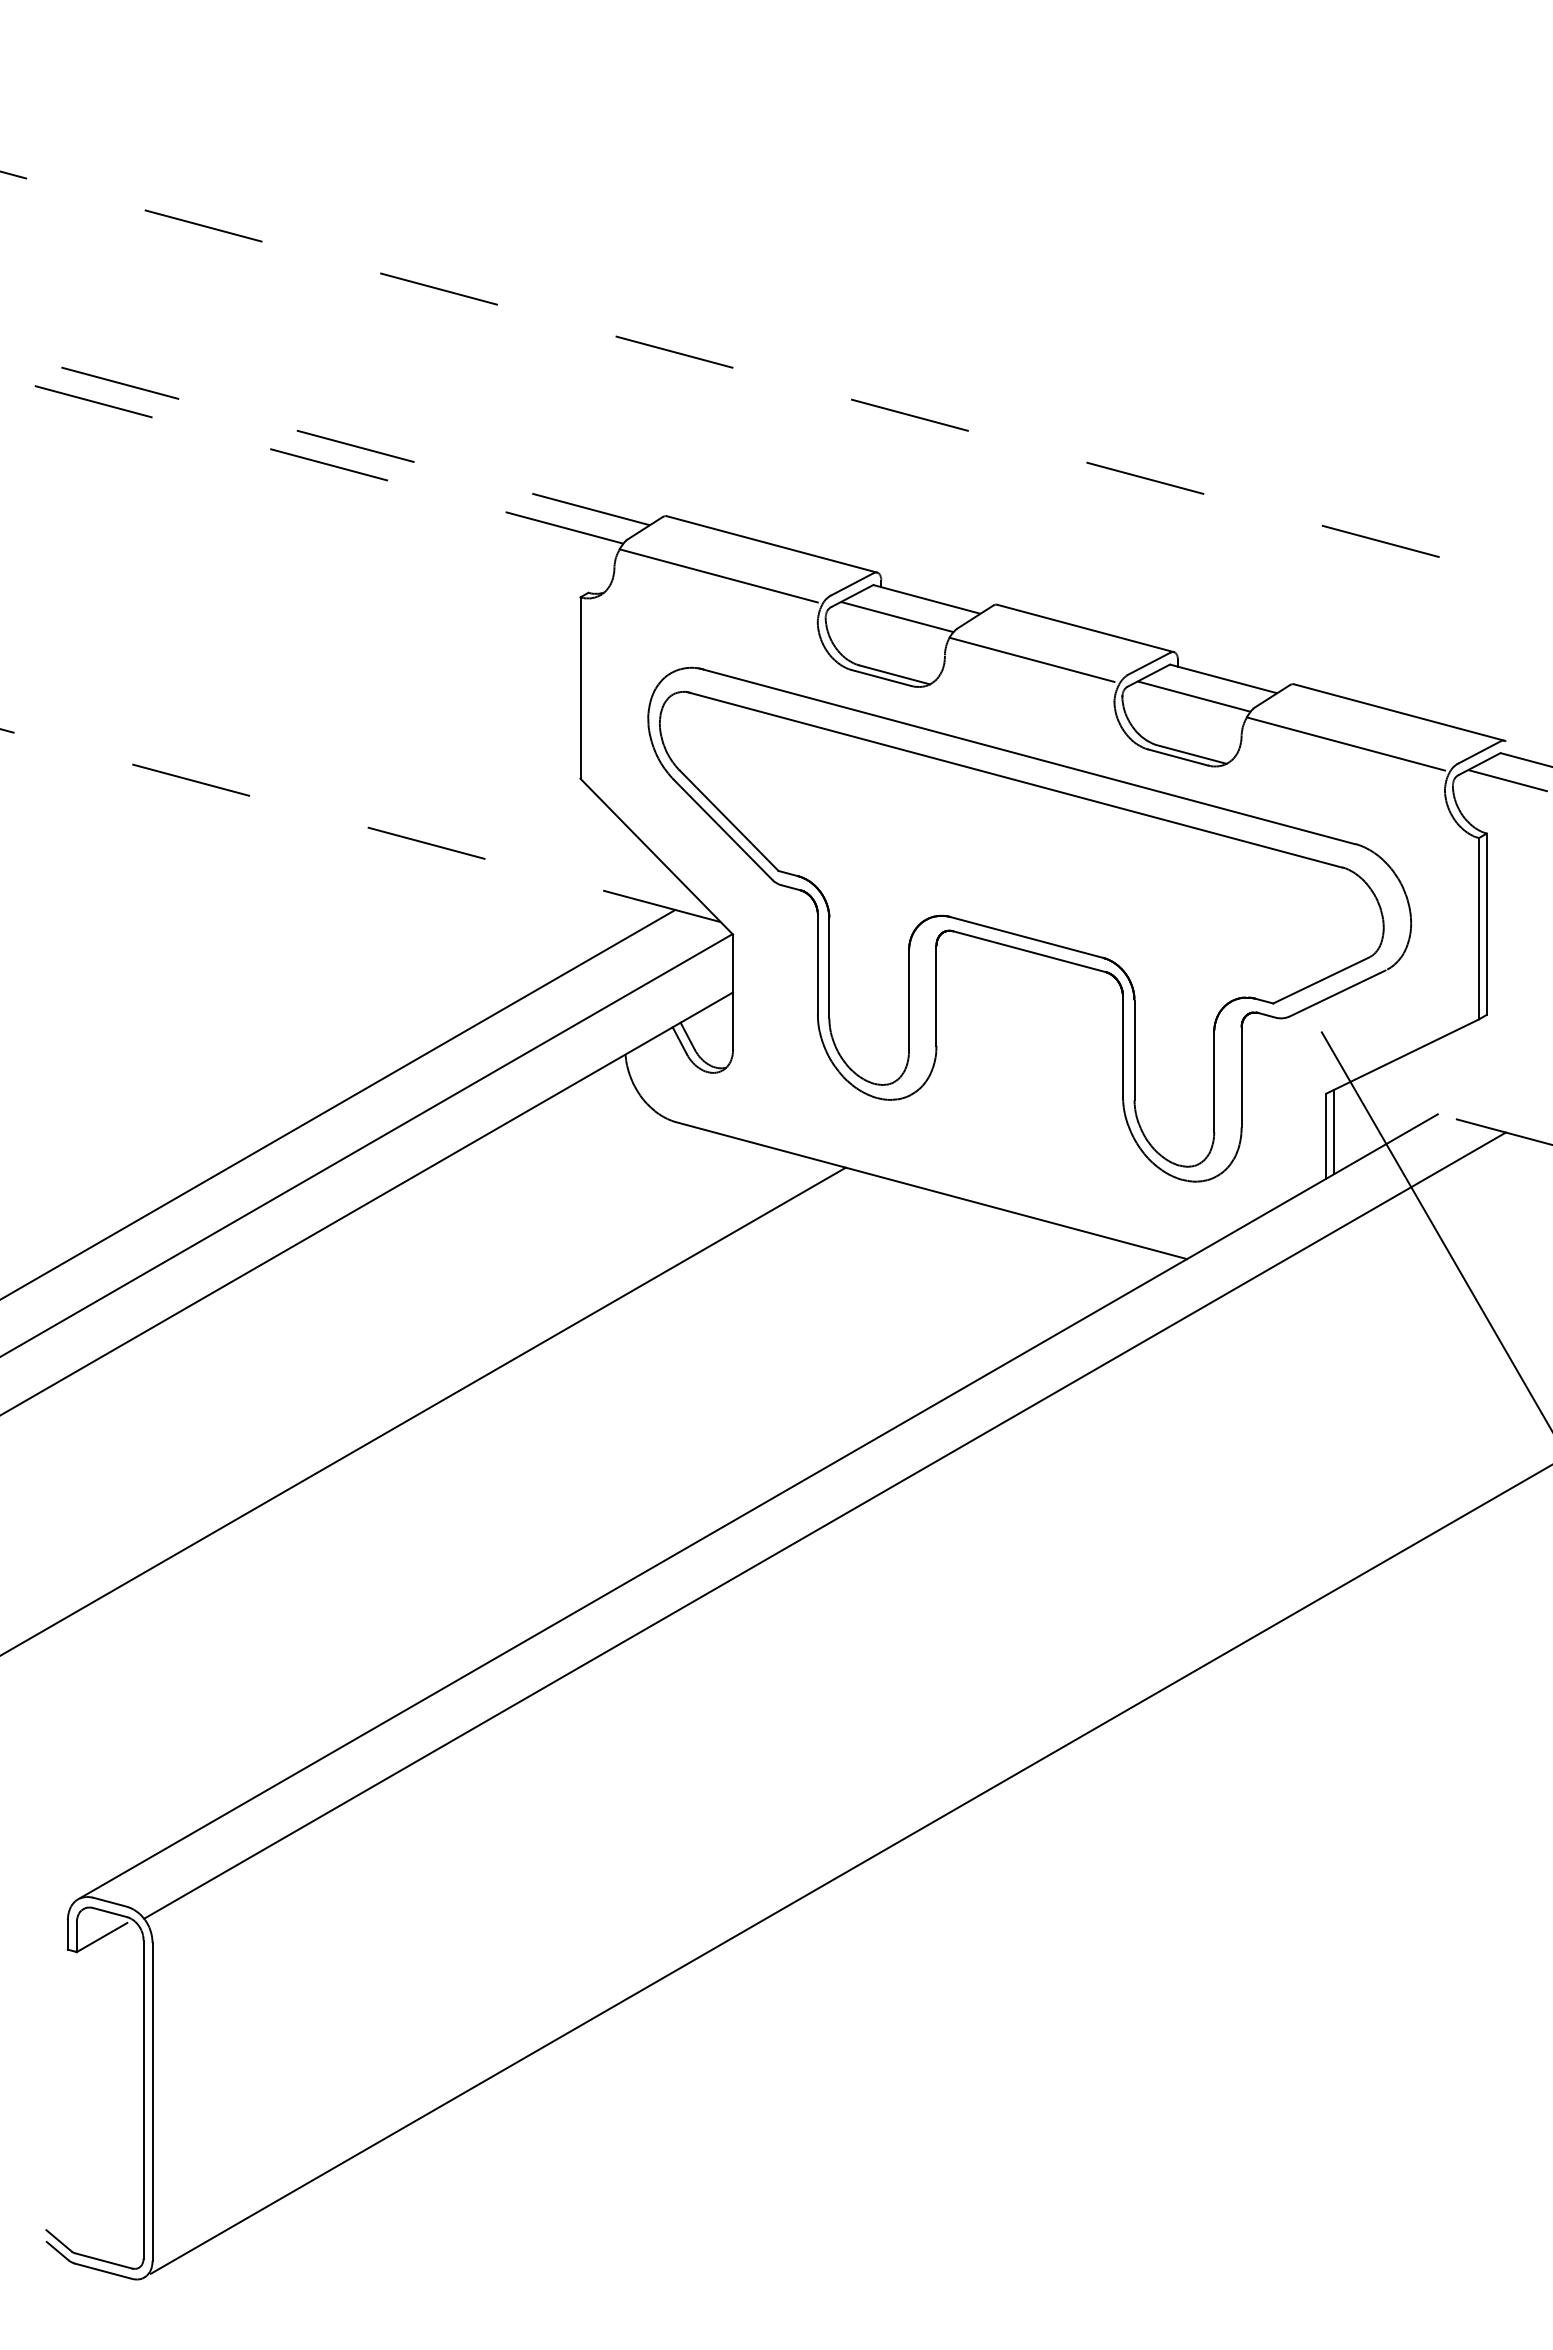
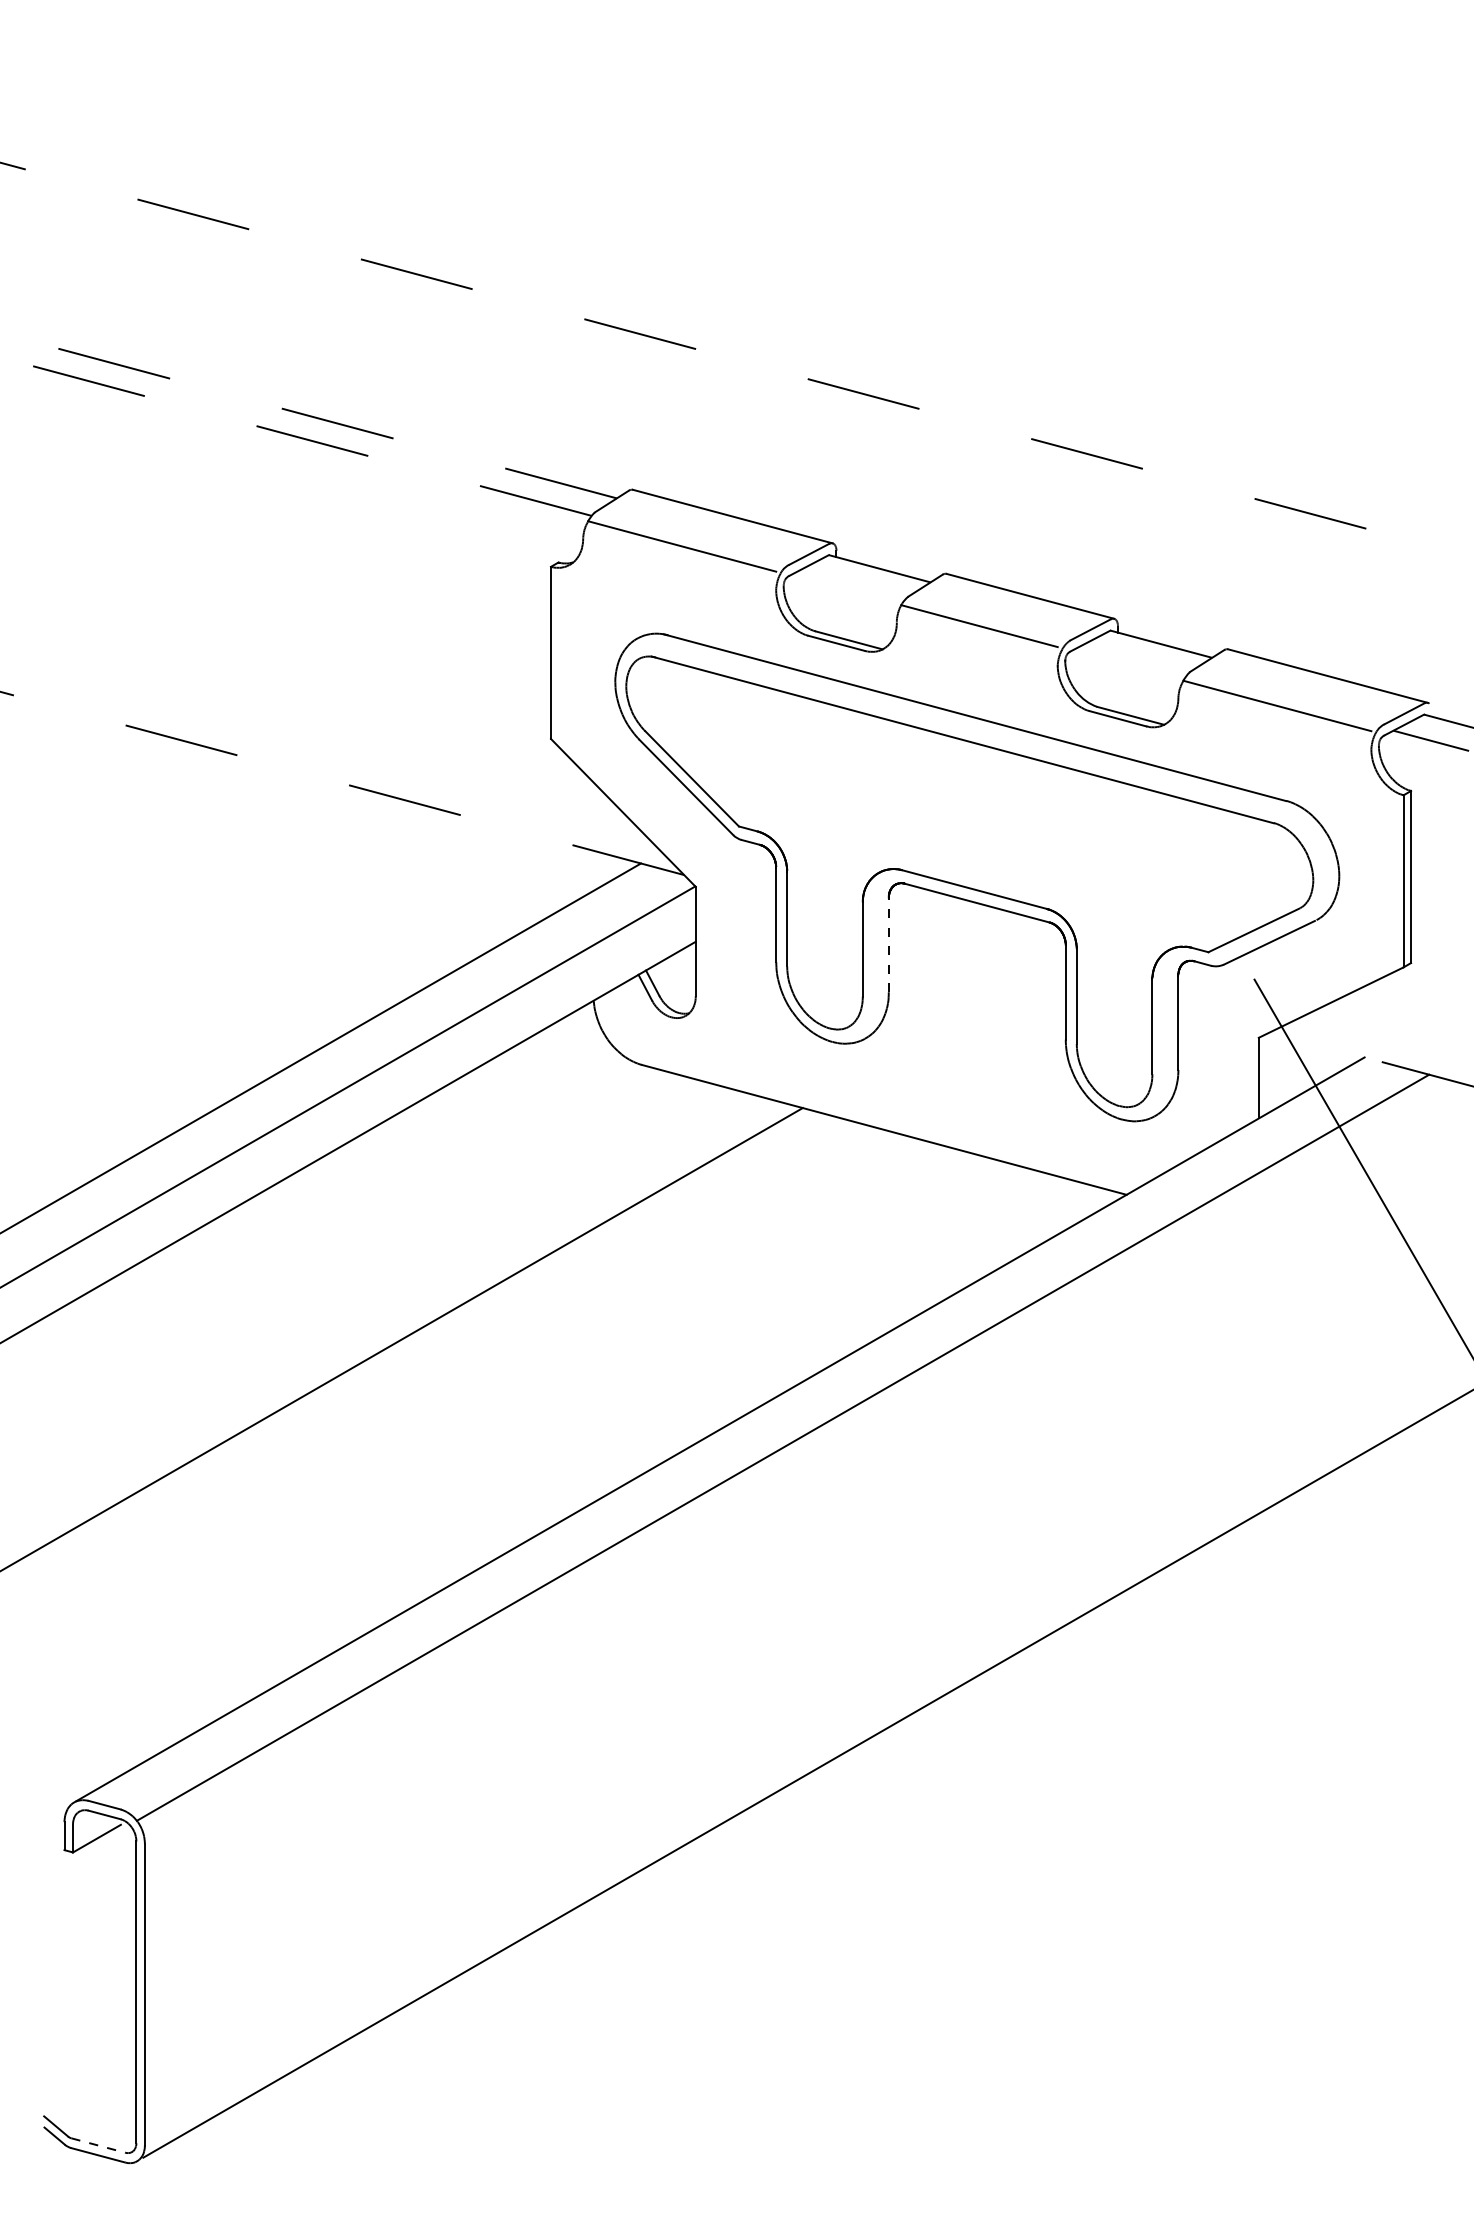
line: (897, 617) -> (851, 585), removed
line: (1193, 696) -> (1132, 660), removed
line: (936, 995) -> (888, 944), solid -> dashed
line: (1334, 1131) -> (1266, 1073), removed
line: (103, 2260) -> (98, 2145), solid -> dashed

